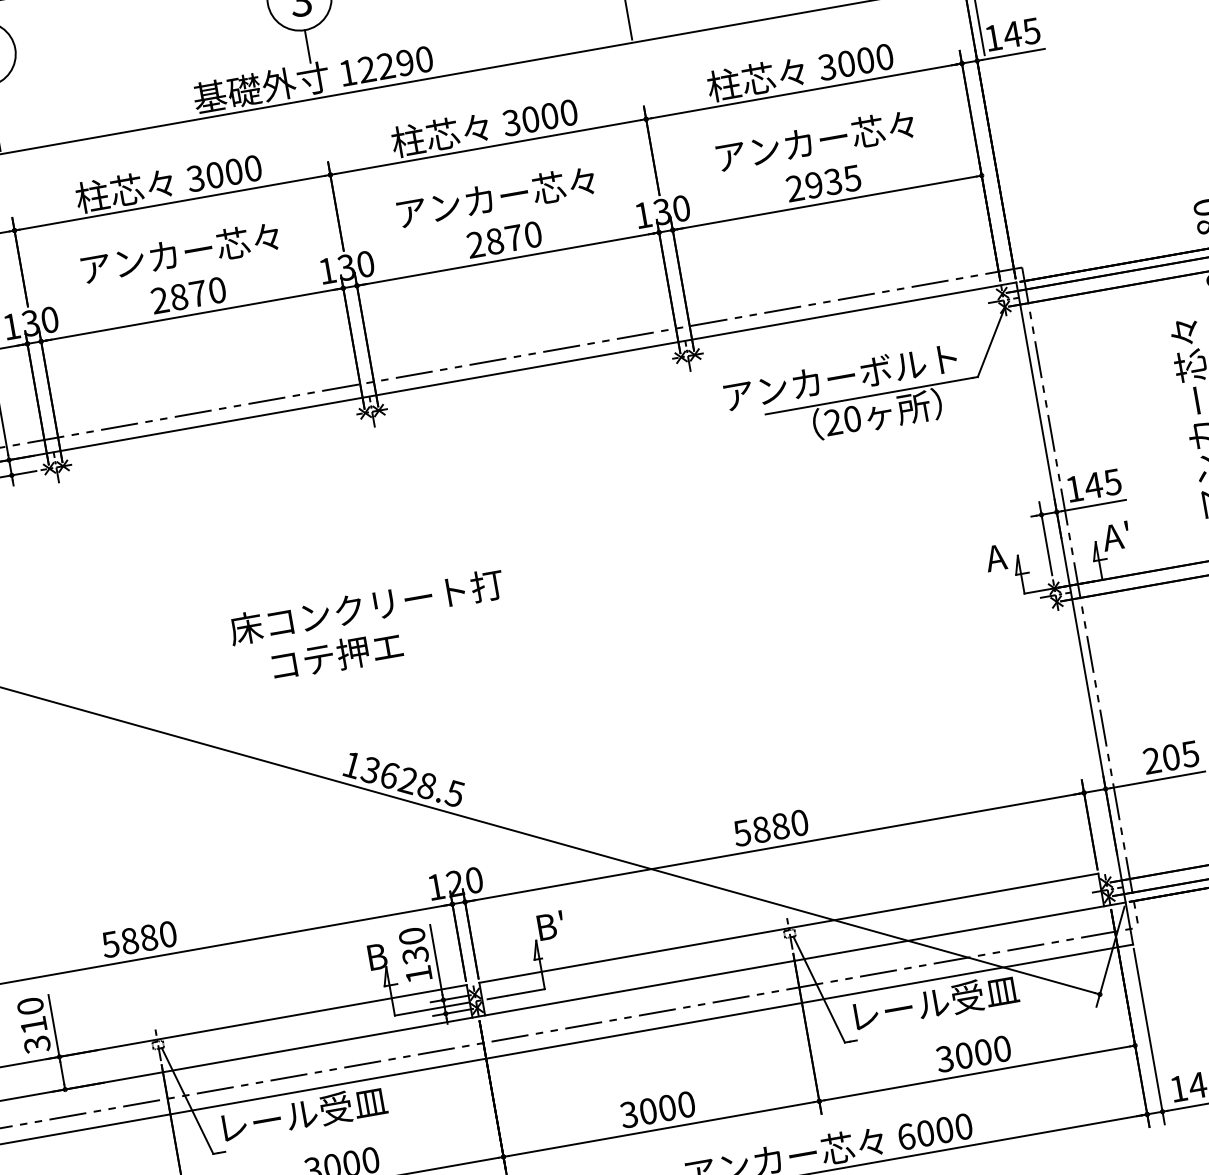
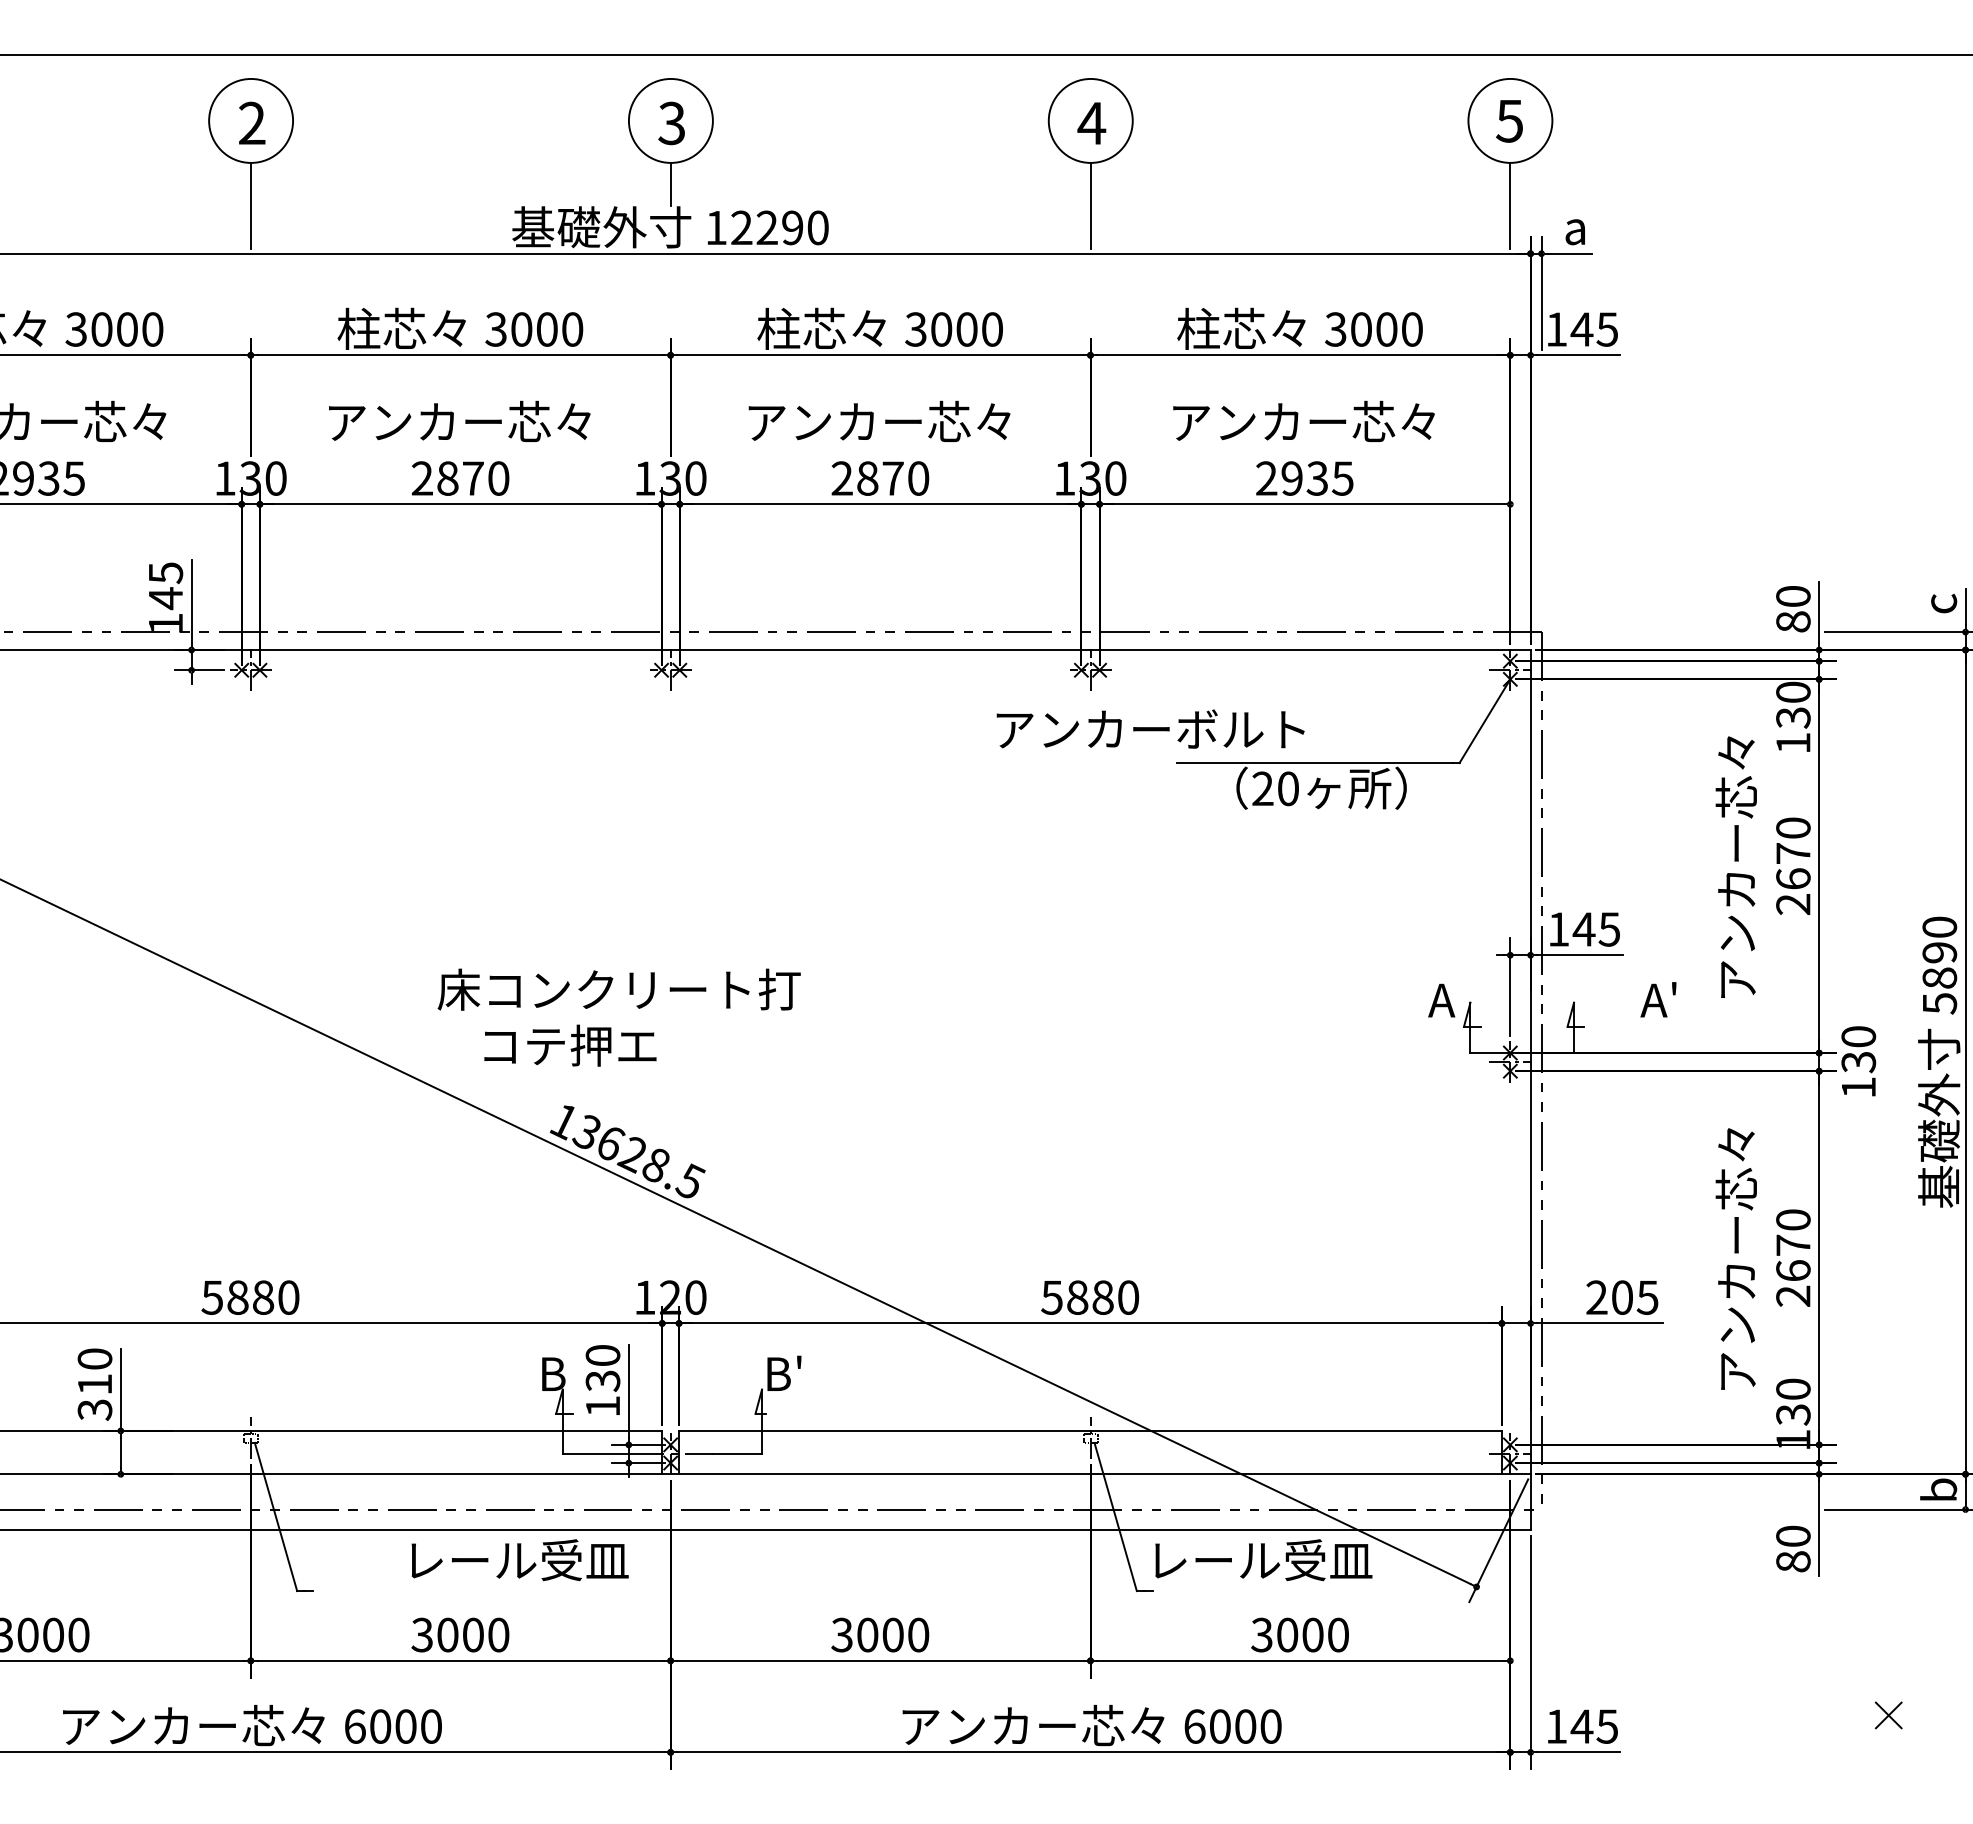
text: (840, 376) -> (1150, 728), moved
text: (1115, 535) -> (1658, 999), moved
text: (369, 628) -> (618, 1017), moved
text: (304, 1114) -> (519, 1560), moved

